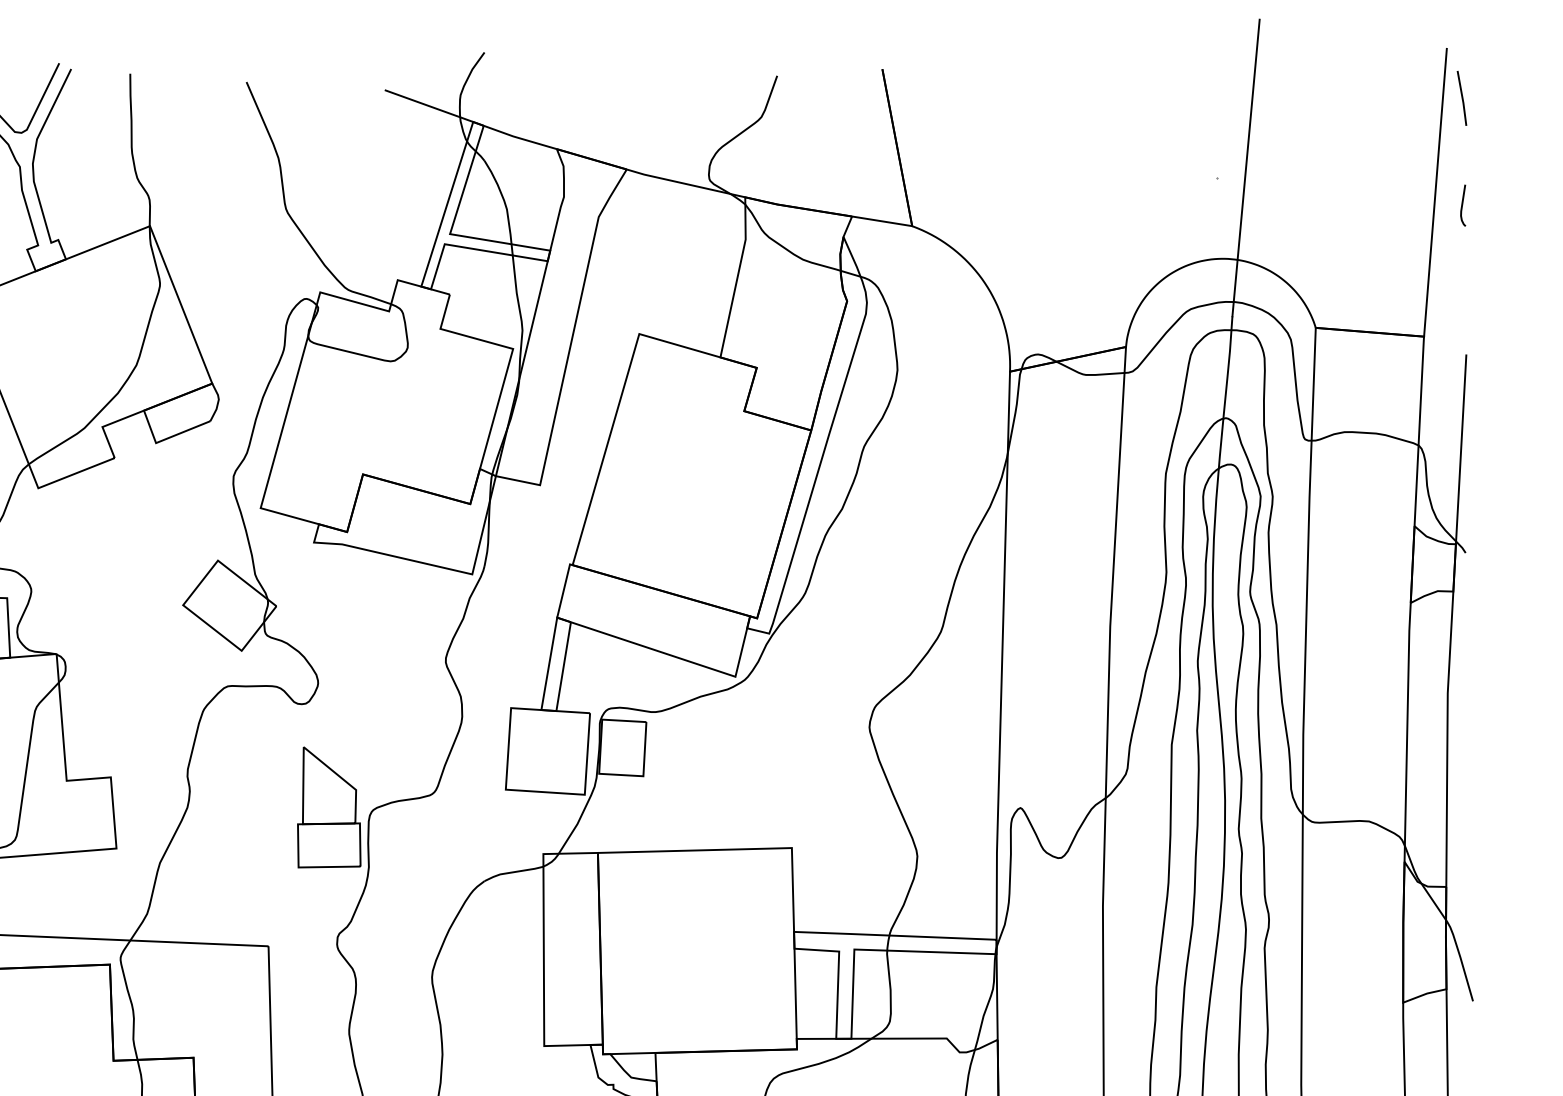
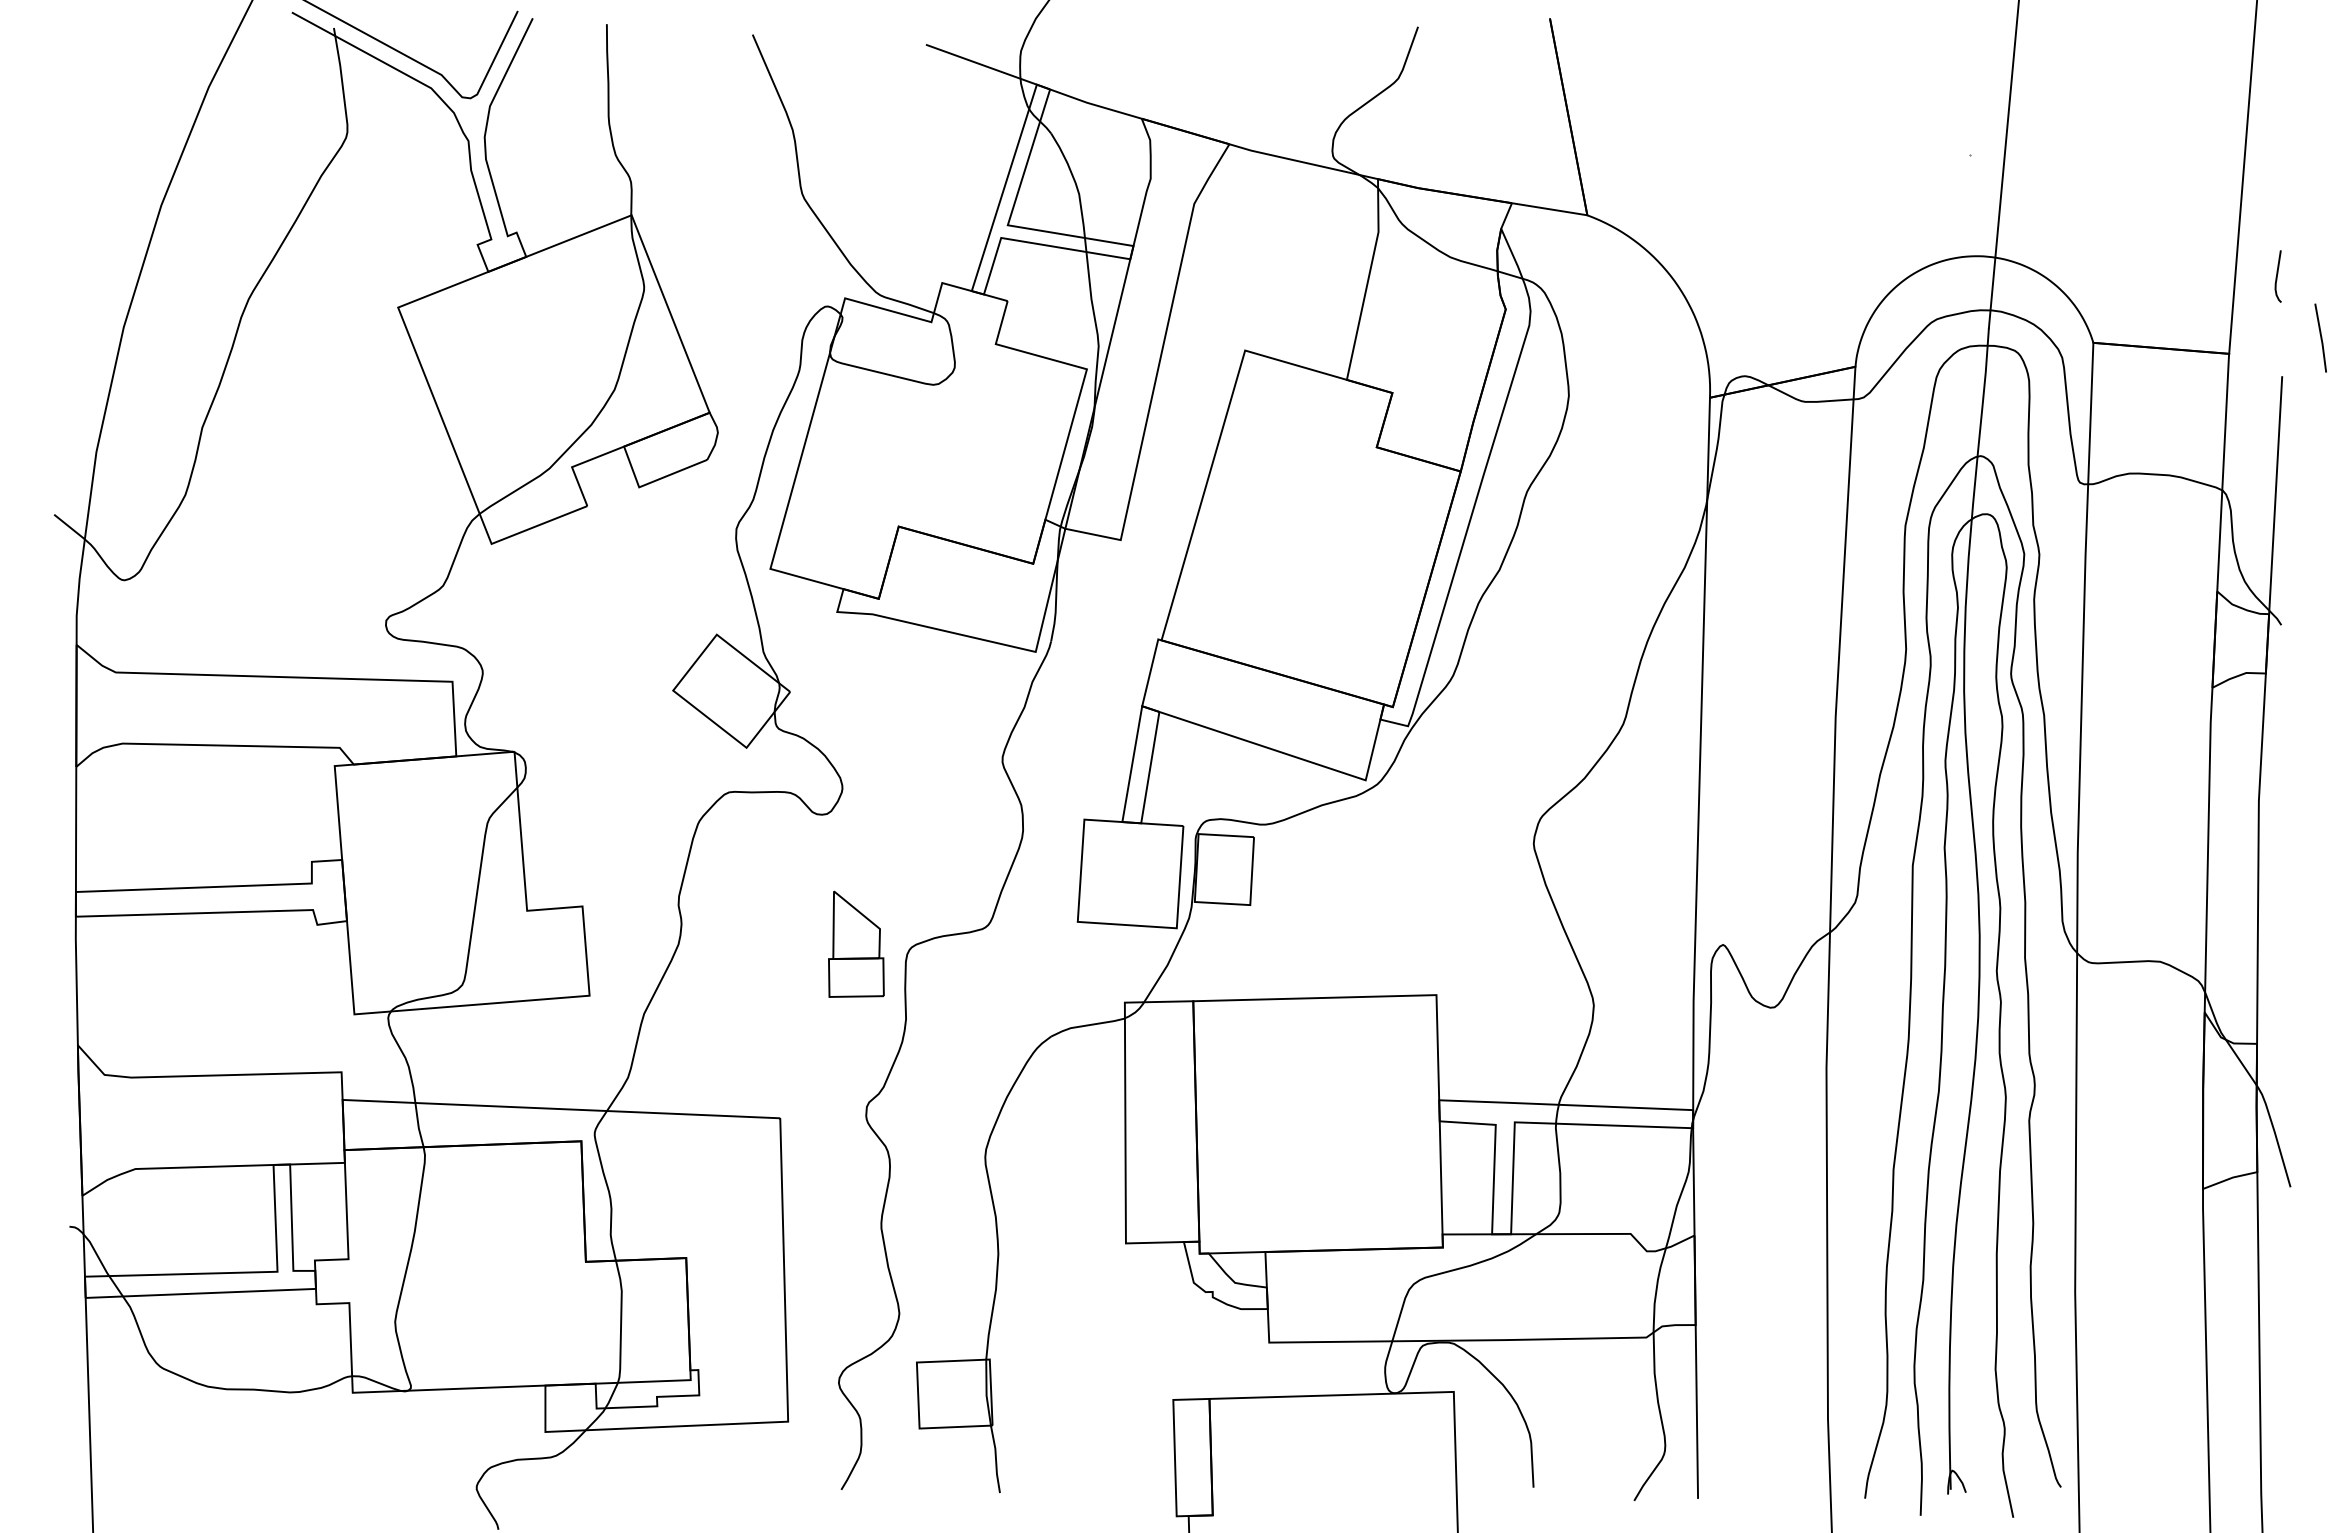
line: (1461, 97) -> (2320, 337), moved
curve: (1462, 205) -> (2277, 276), moved
part: (329, 807) -> (856, 944), size x0.7

